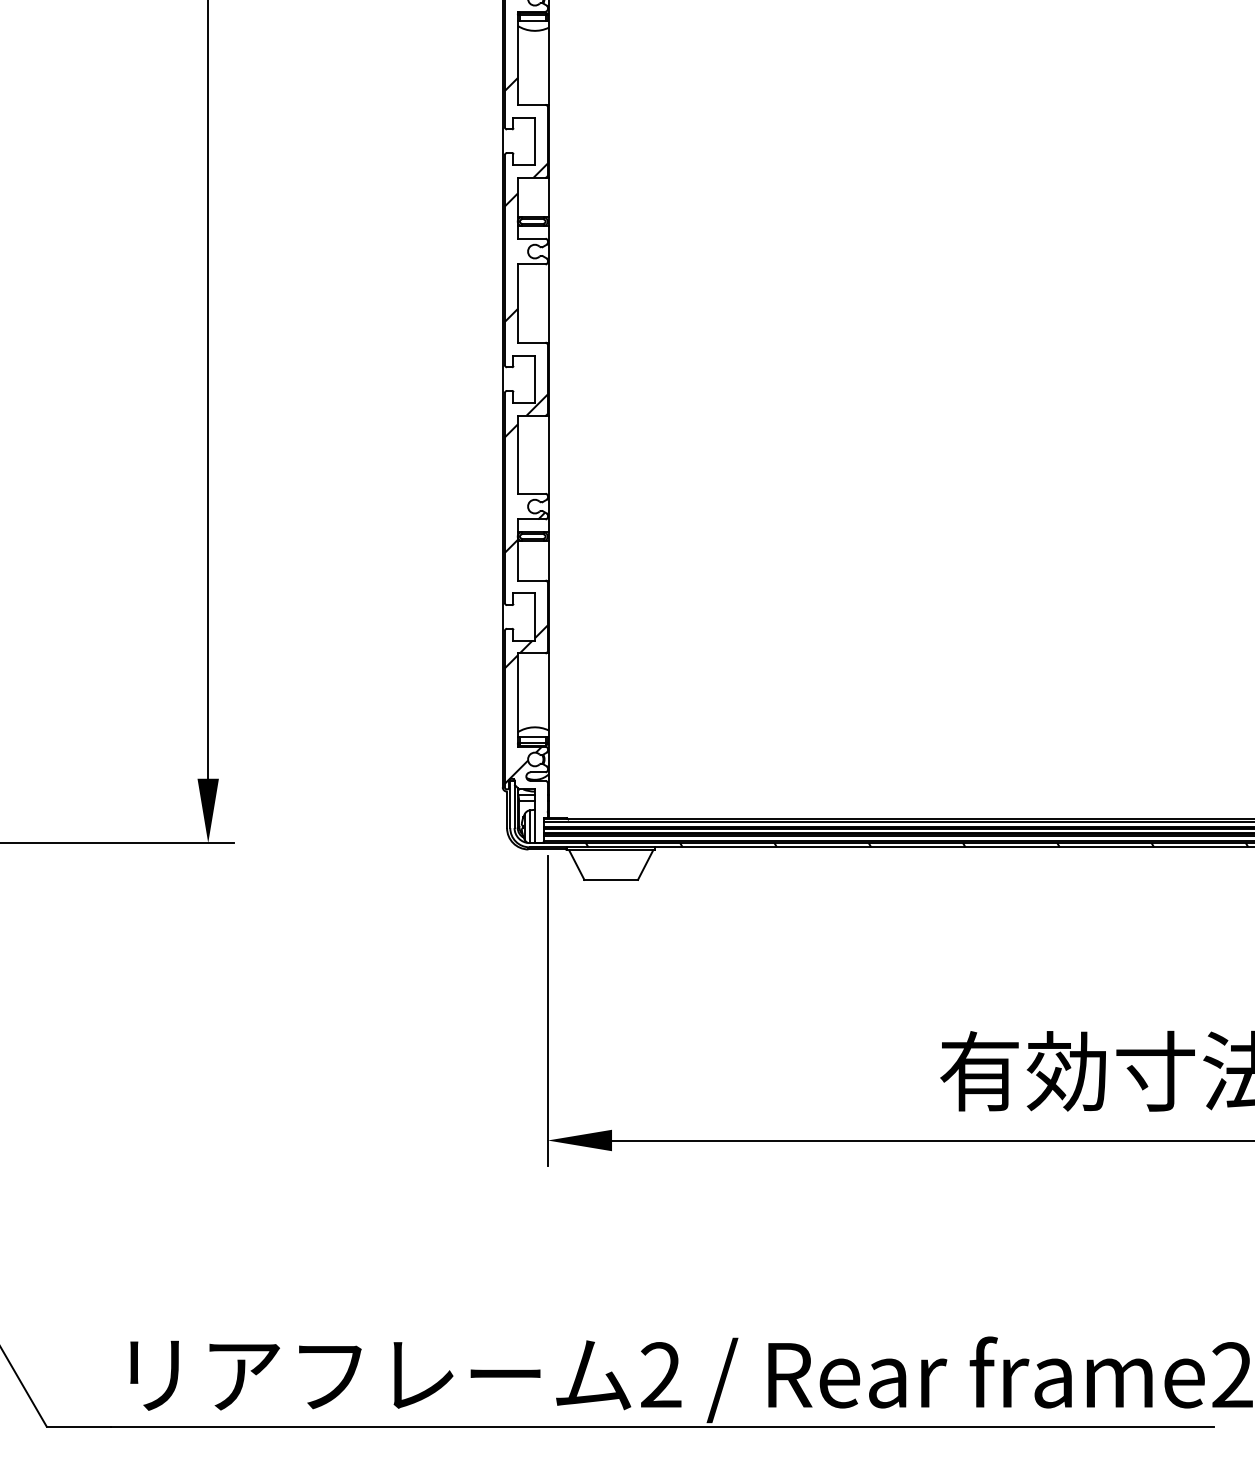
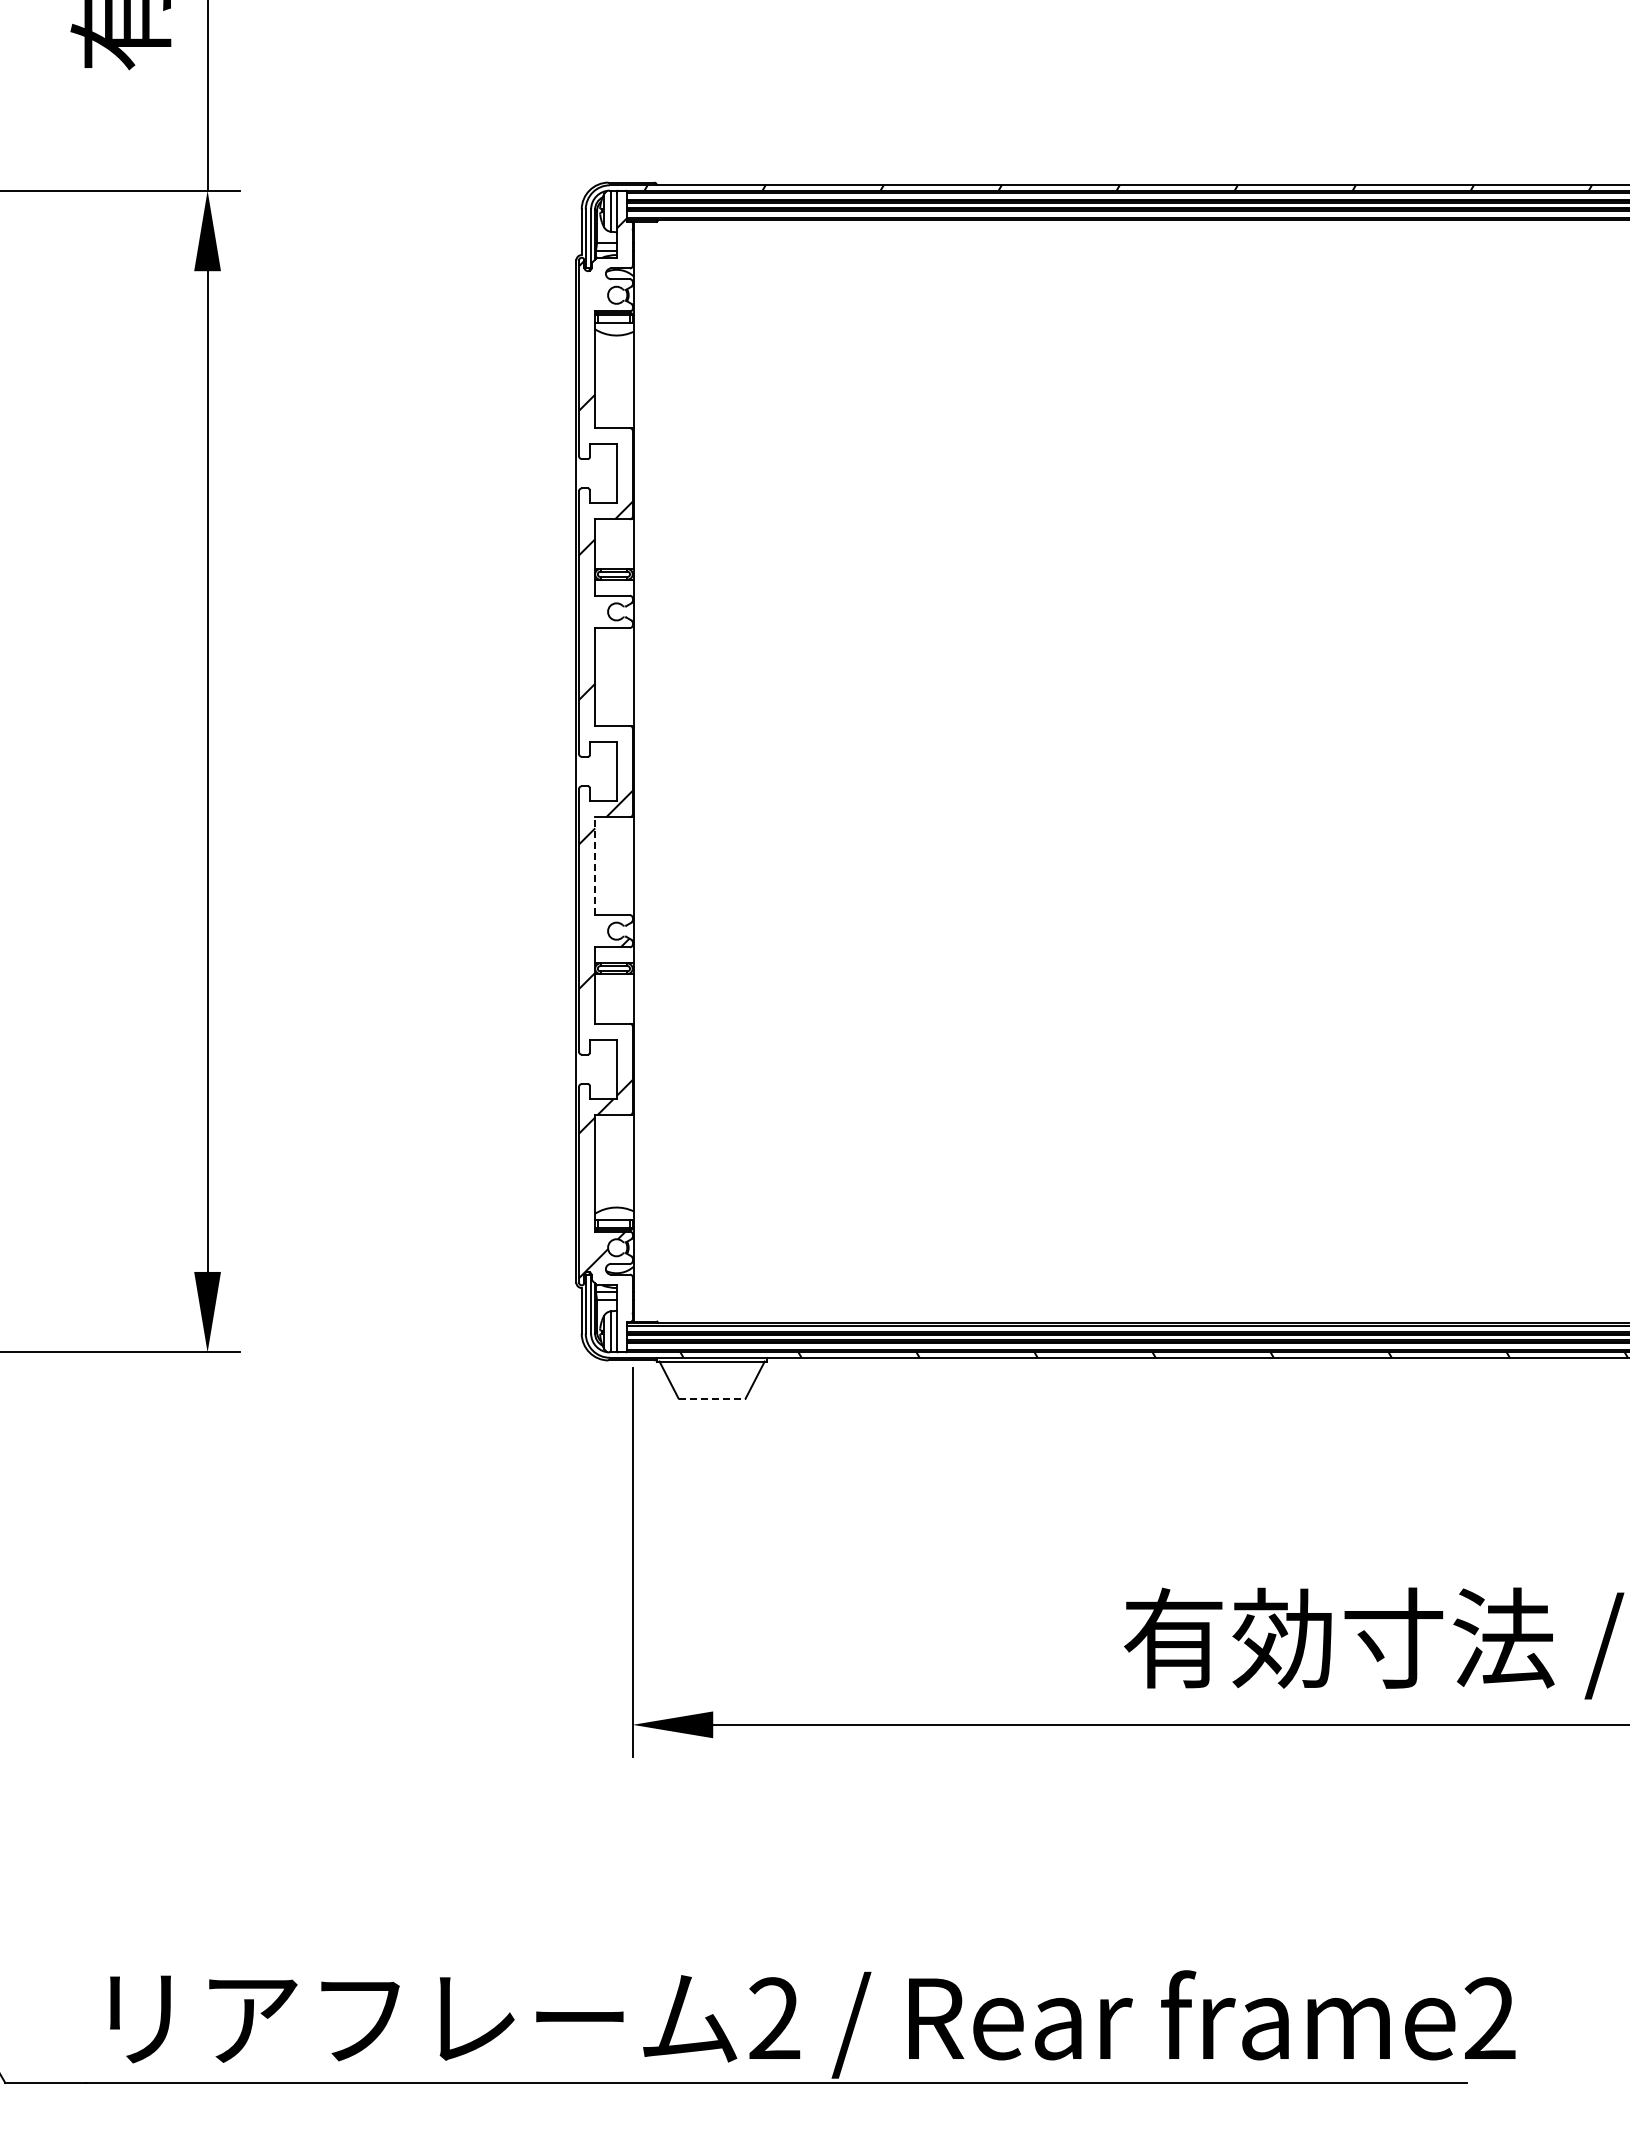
line: (518, 454) -> (595, 866), solid -> dashed
line: (611, 879) -> (712, 1398), solid -> dashed

